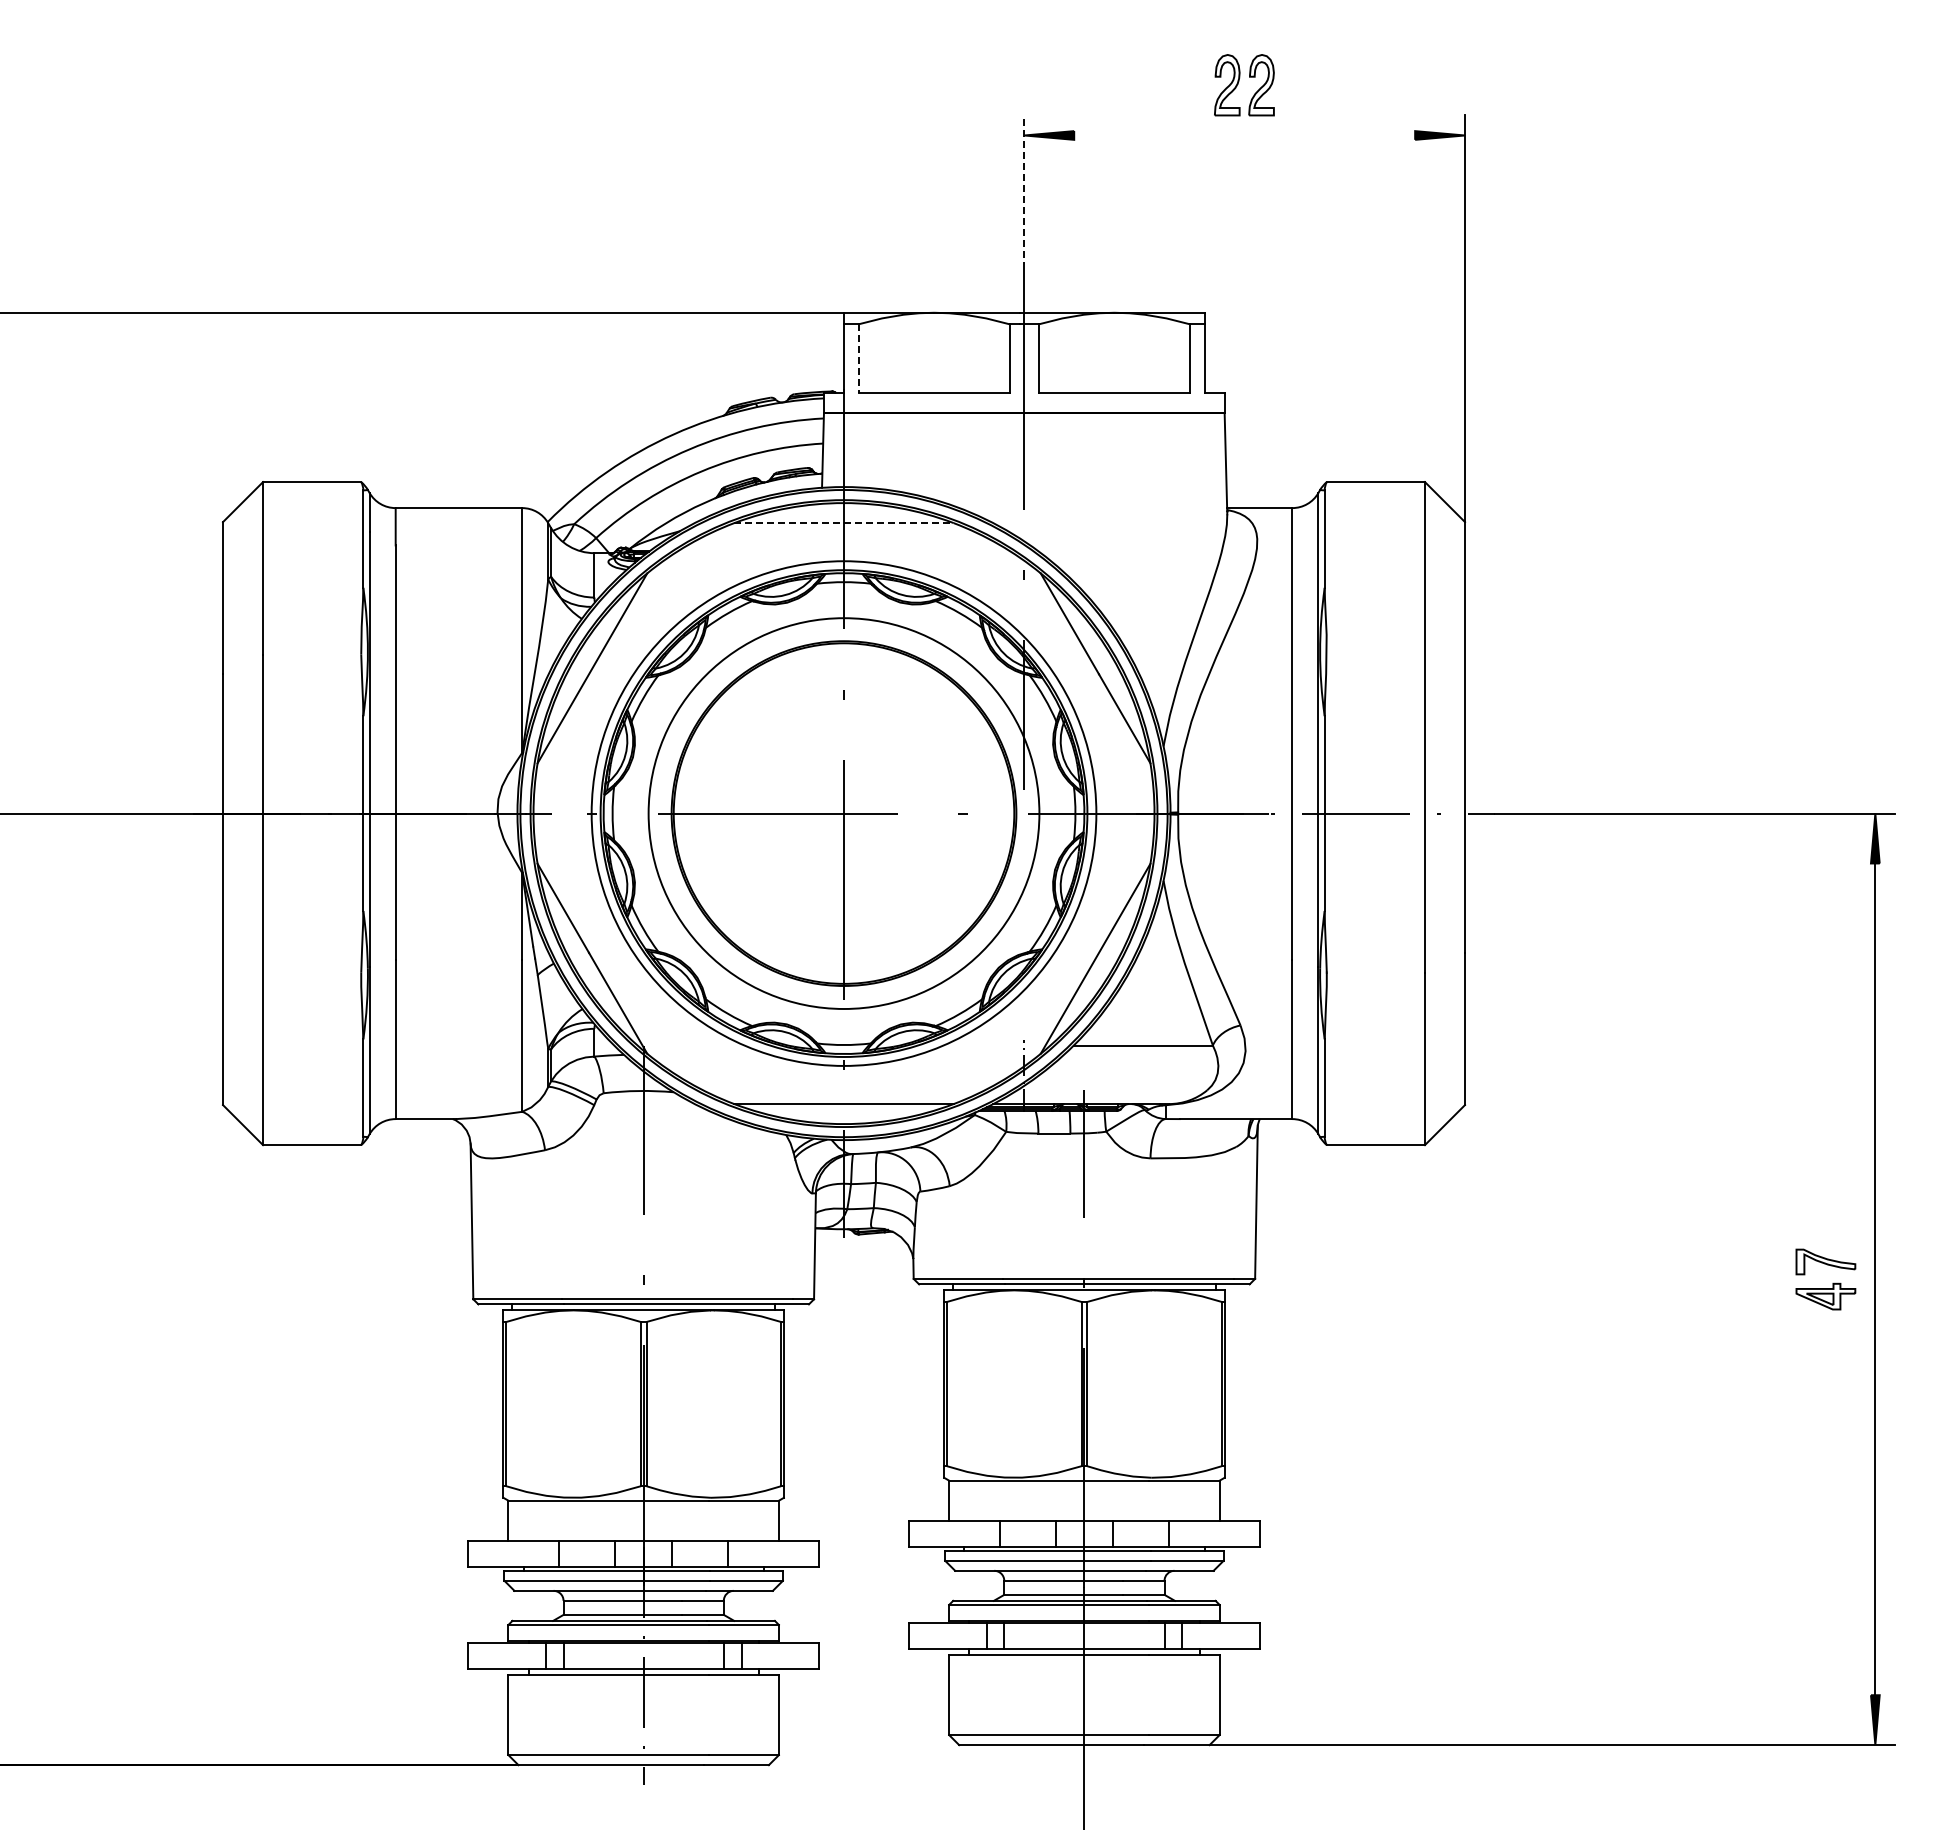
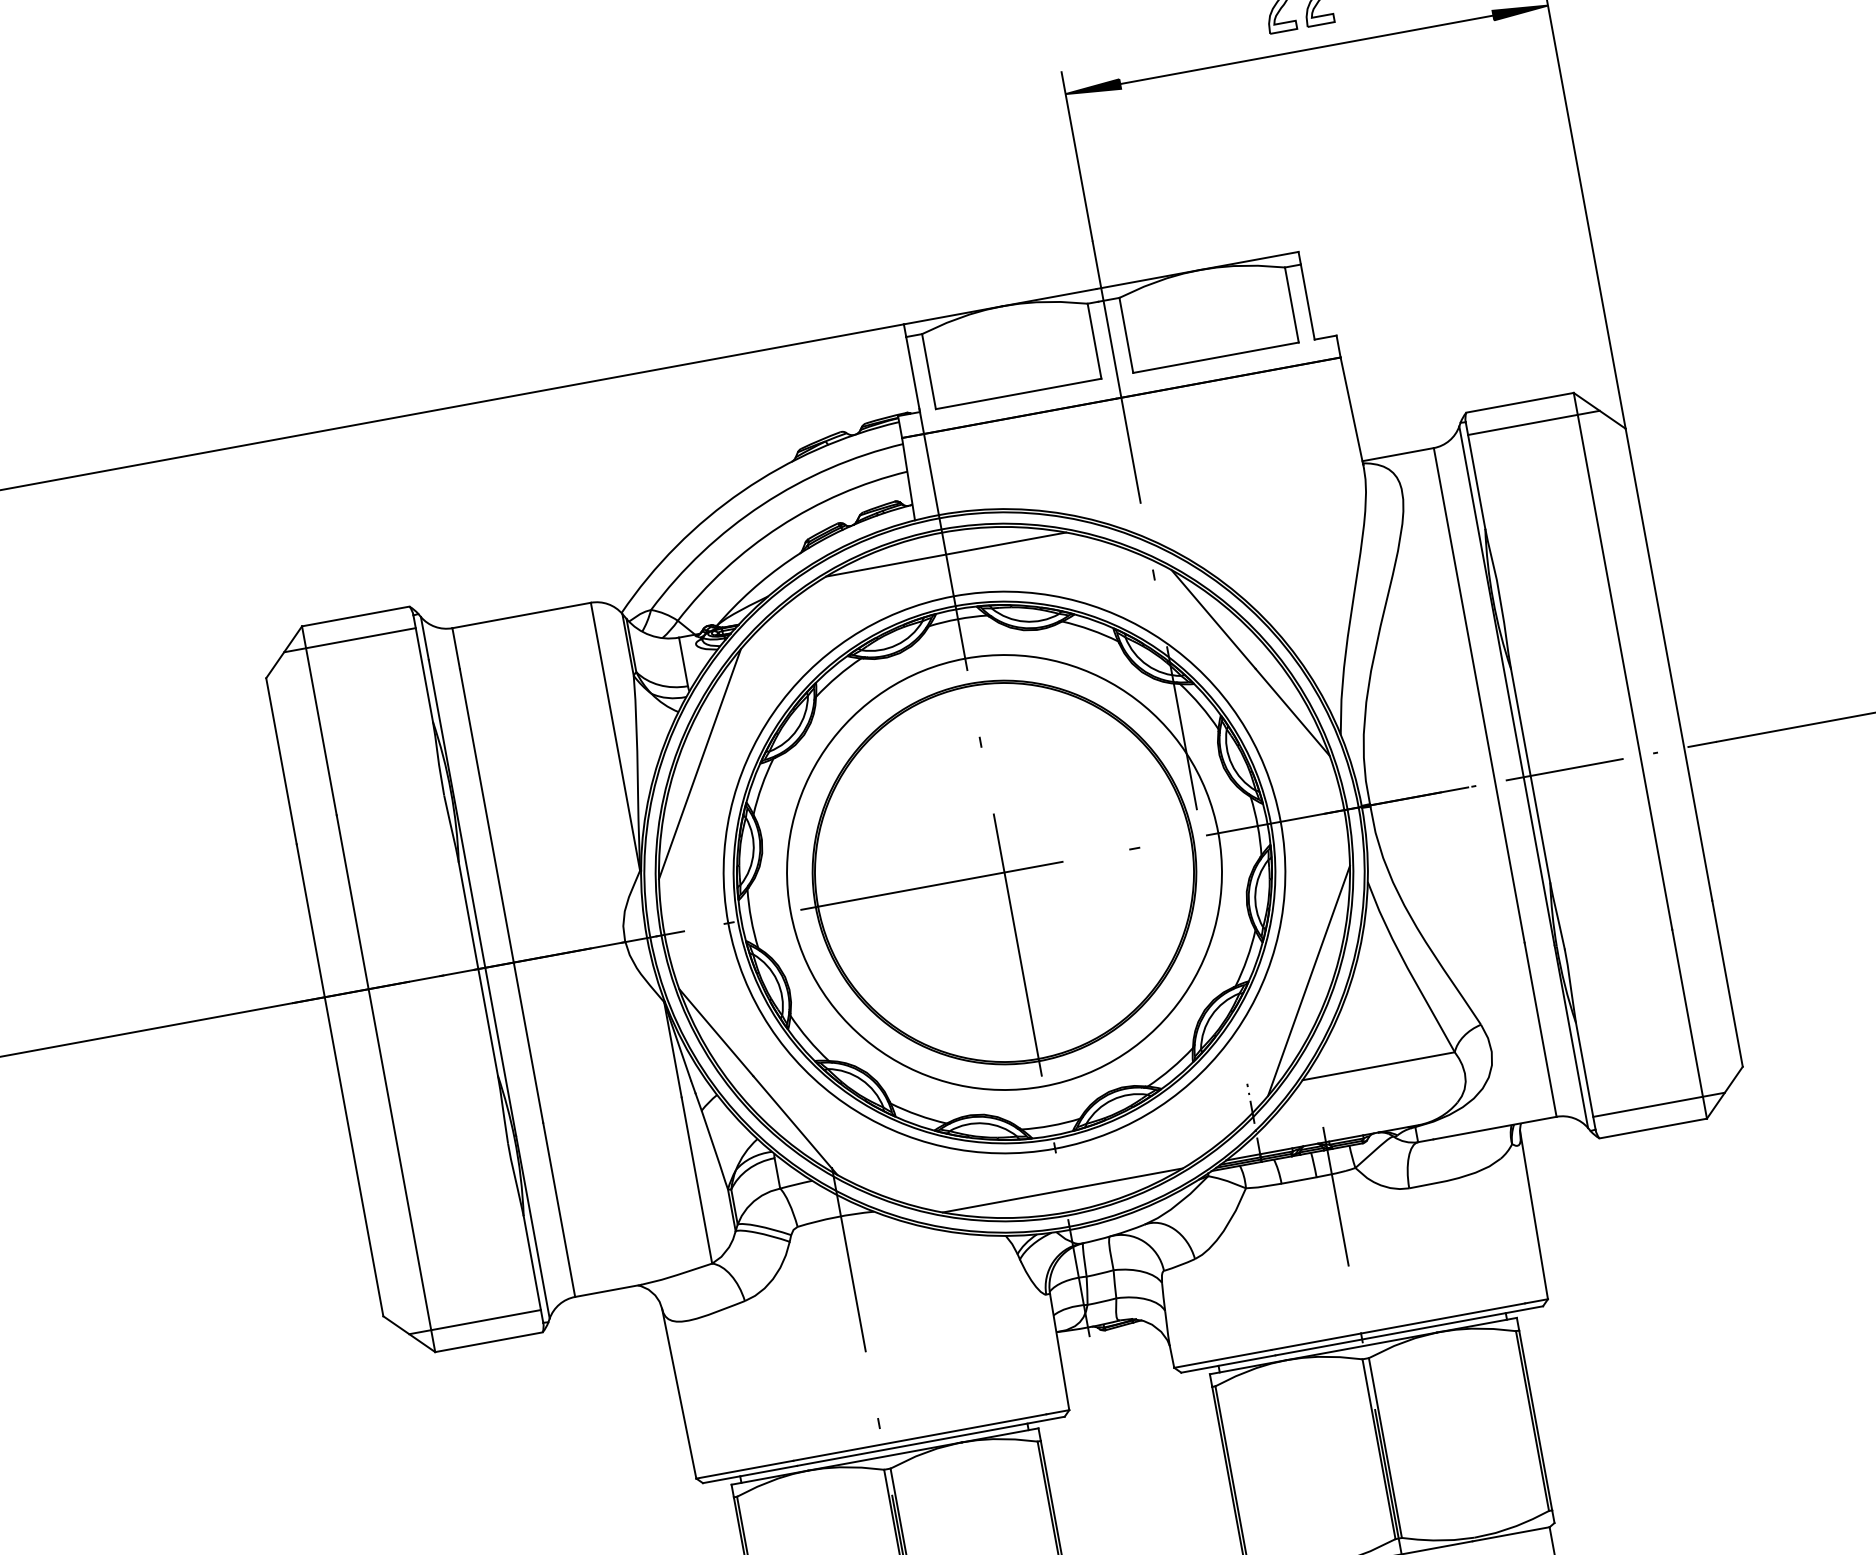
line: (1244, 135) -> (1306, 49), added
line: (1024, 192) -> (1077, 156), dashed -> solid
line: (858, 359) -> (929, 372), dashed -> solid
line: (303, 502) -> (350, 640), added
line: (1384, 502) -> (1533, 423), added
line: (844, 523) -> (946, 554), dashed -> solid
line: (303, 1125) -> (475, 1322), added
line: (1384, 1125) -> (1658, 1105), added

